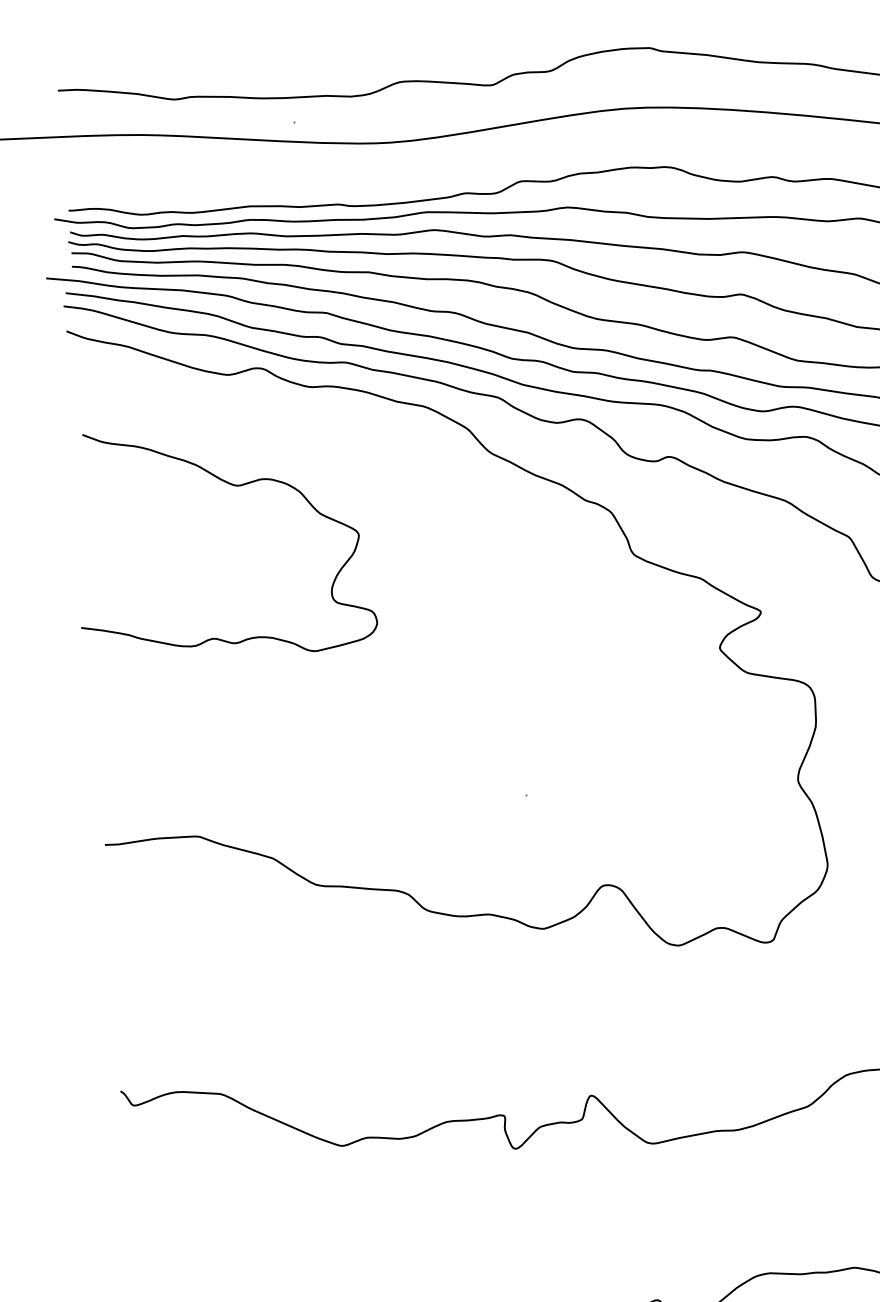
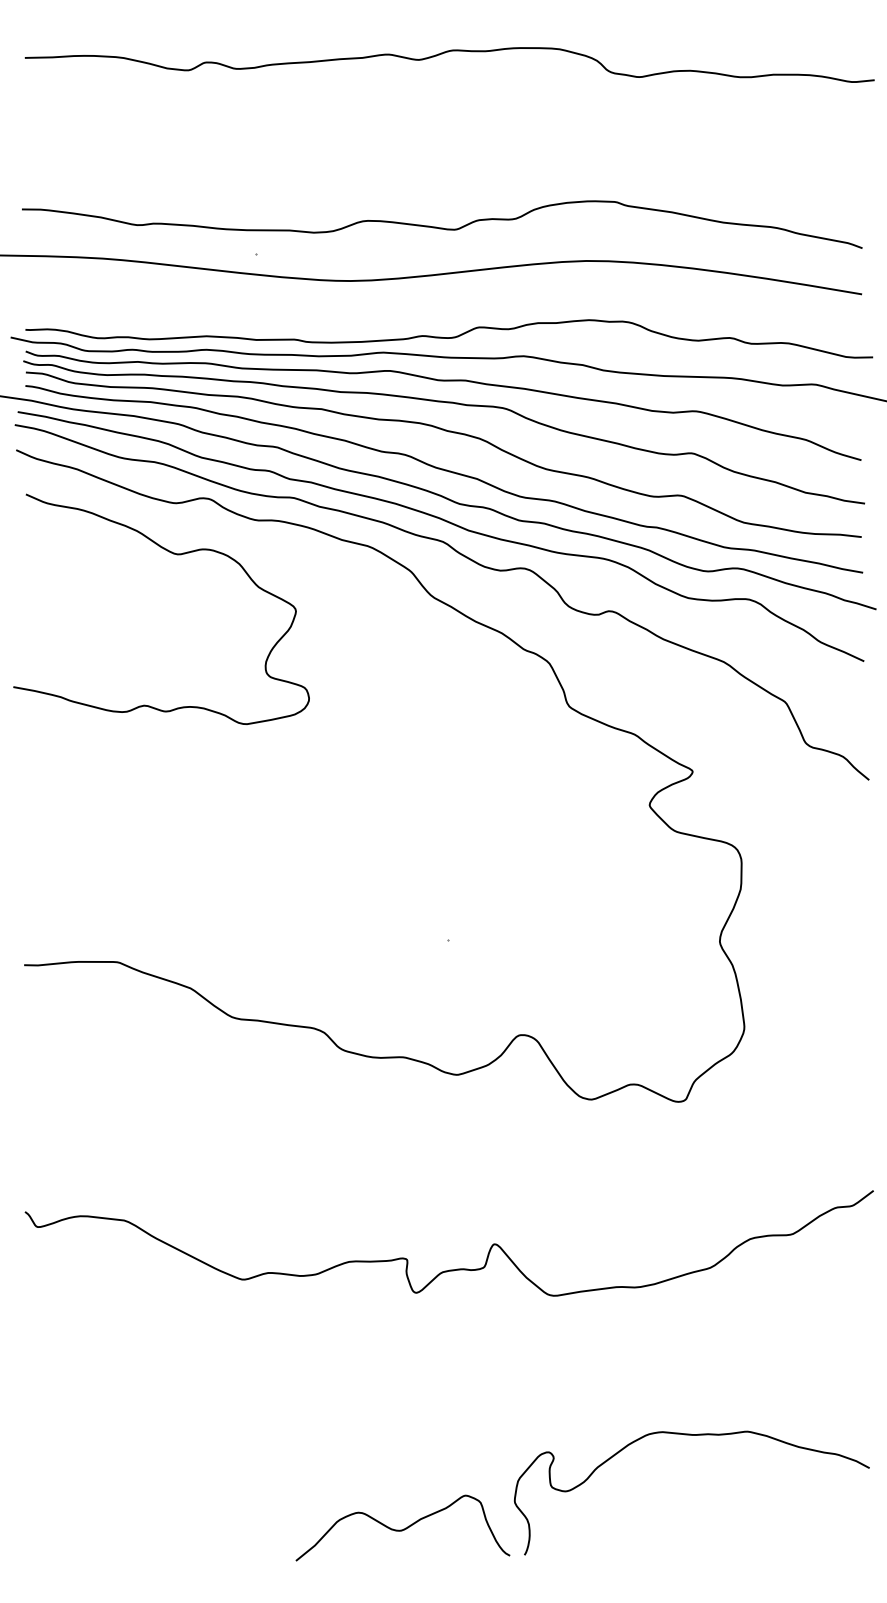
curve: (236, 486) -> (176, 555), moved

